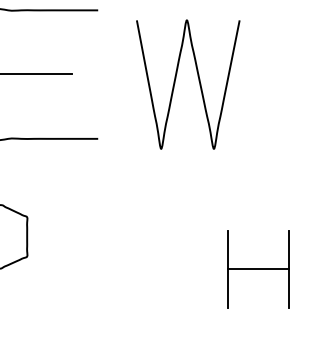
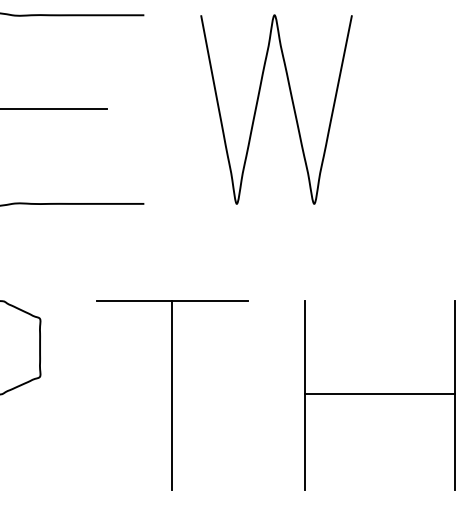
curve: (198, 81) -> (291, 105), moved
part: (117, 269) -> (172, 395), added
part: (258, 269) -> (379, 395), size x1.67

